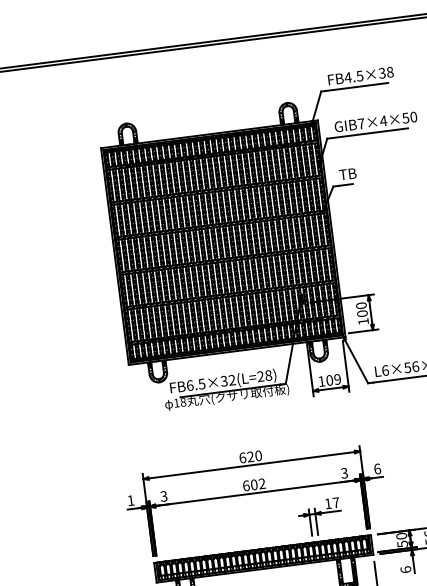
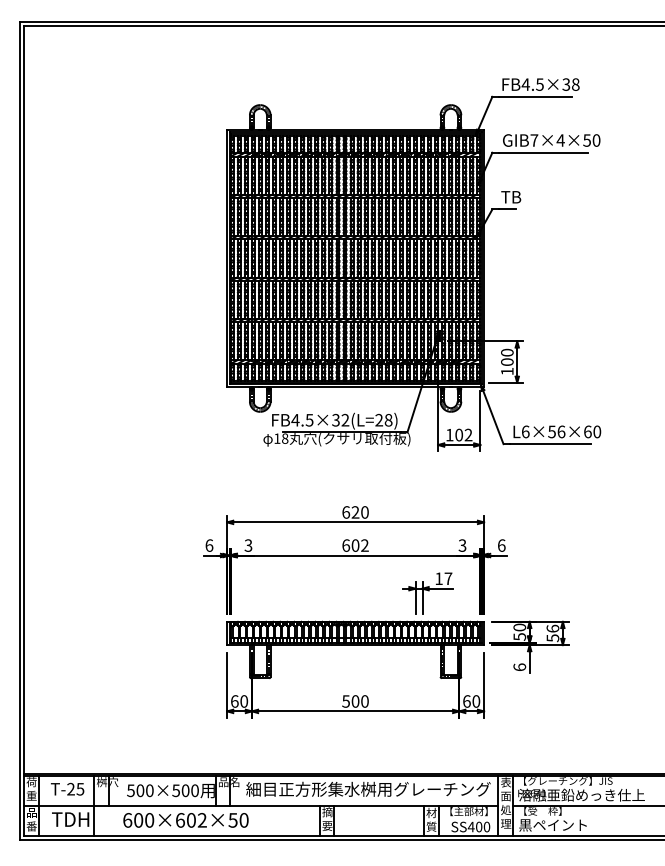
text: (337, 379) -> (468, 435), 109 -> 102
text: (190, 384) -> (295, 419), FB6.5×32(L=28) -> FB4.5×32(L=28)
text: (131, 500) -> (209, 545), 1 -> 6

